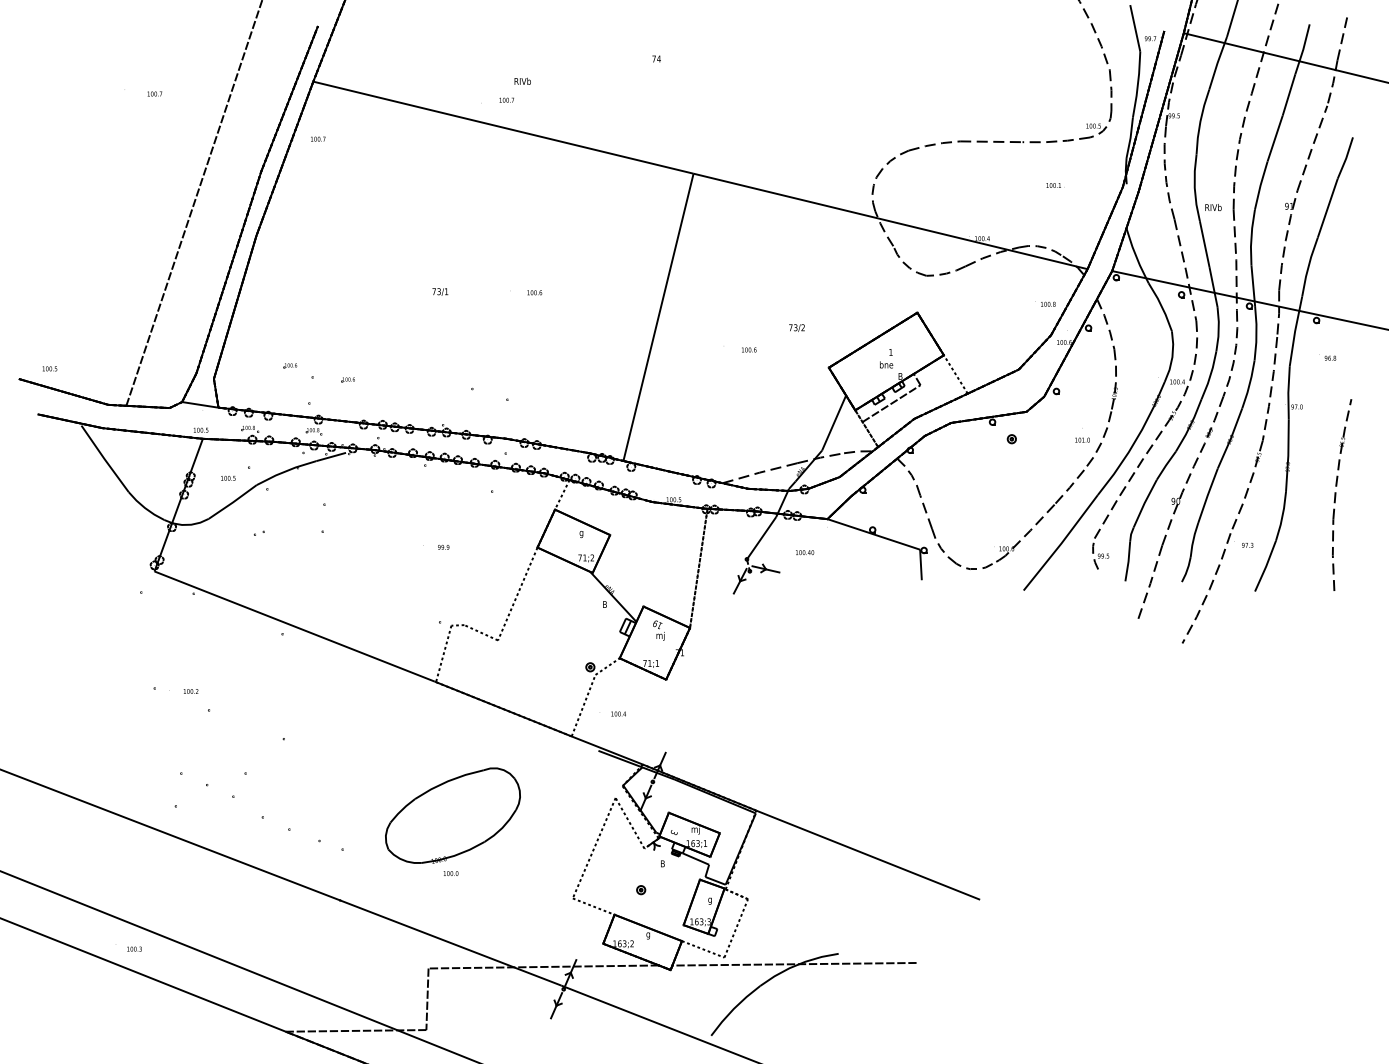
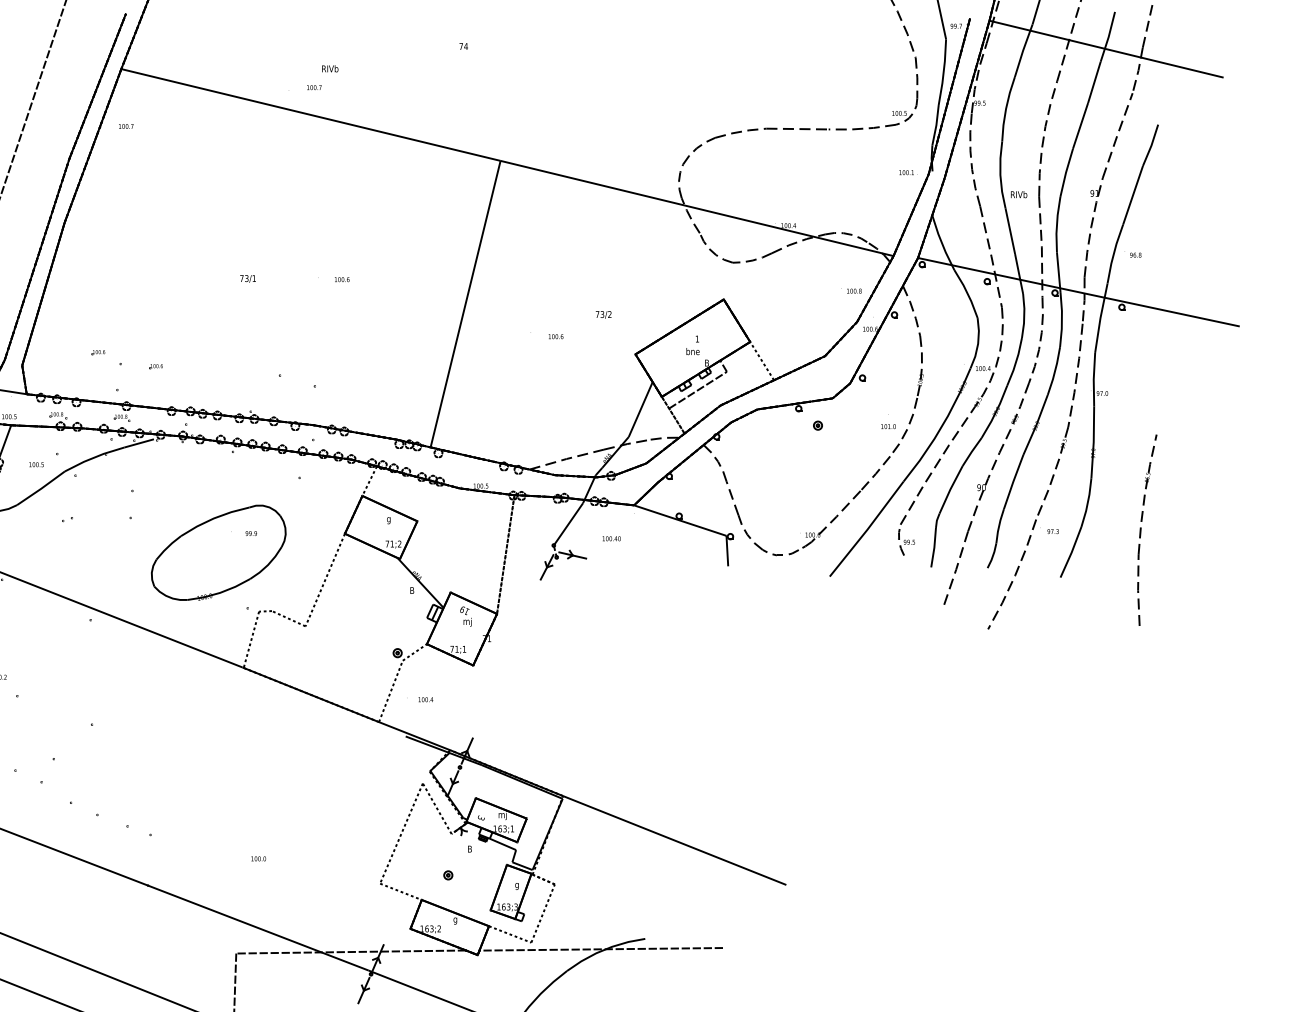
text: (1055, 185) -> (908, 172), moved
text: (1327, 357) -> (1132, 254), moved
part: (1342, 494) -> (1147, 529), moved
part: (452, 815) -> (218, 552), moved

